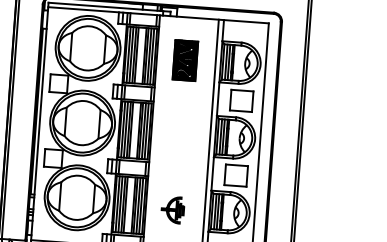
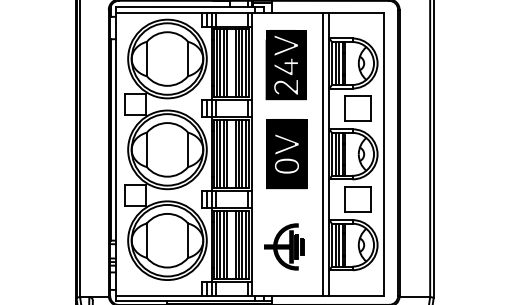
part: (184, 60) -> (285, 65), size x1.43
part: (180, 134) -> (286, 154), added
part: (173, 209) -> (284, 246), size x1.43

